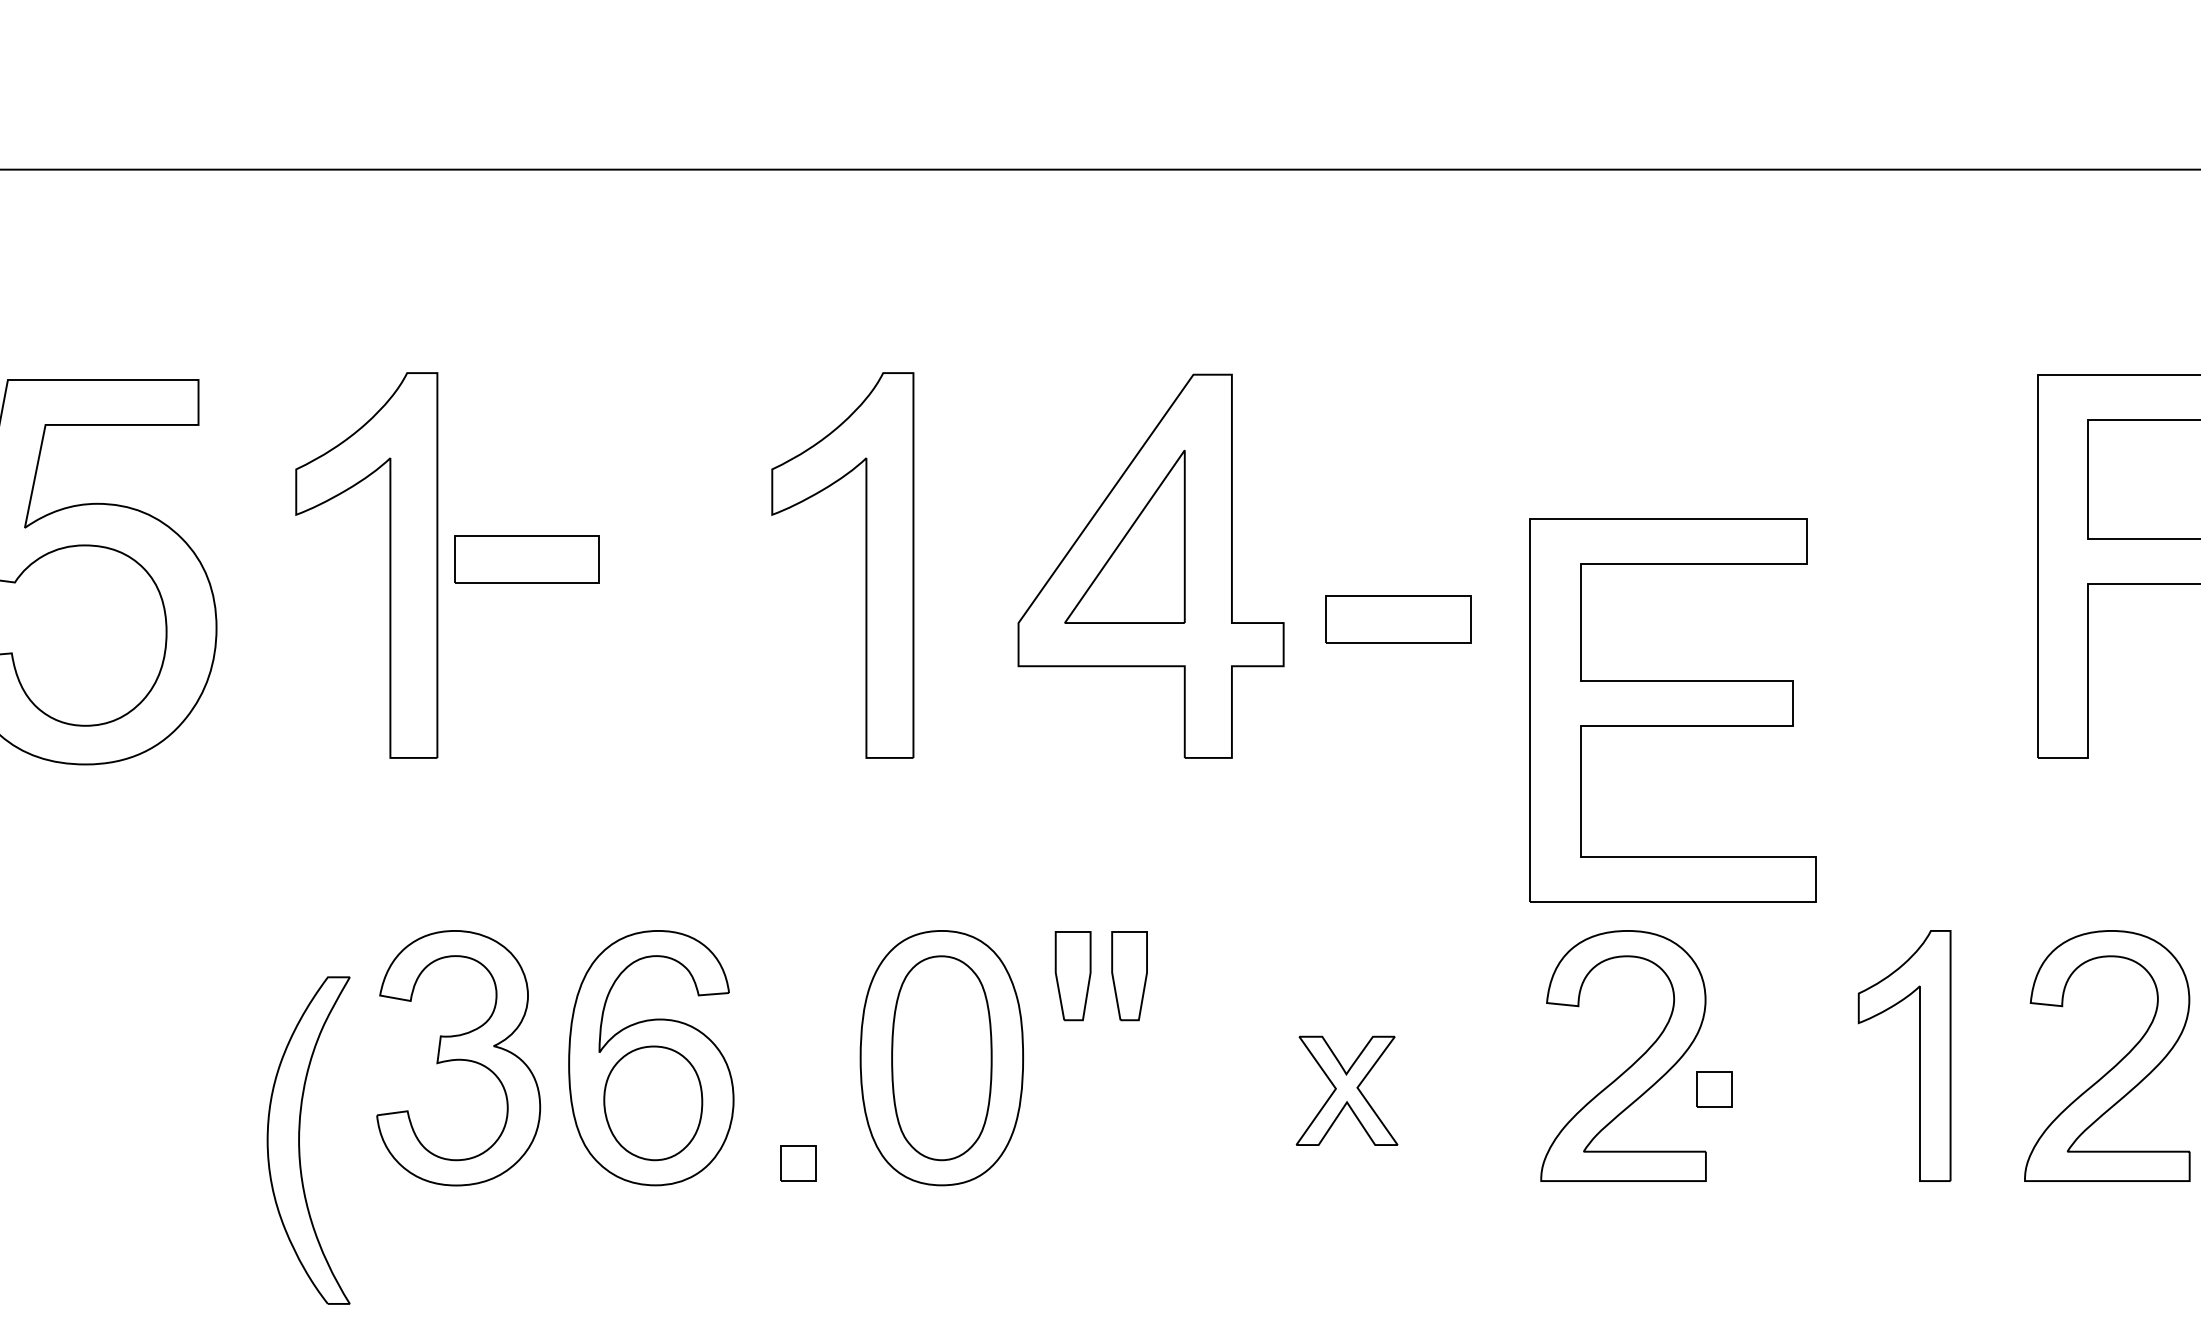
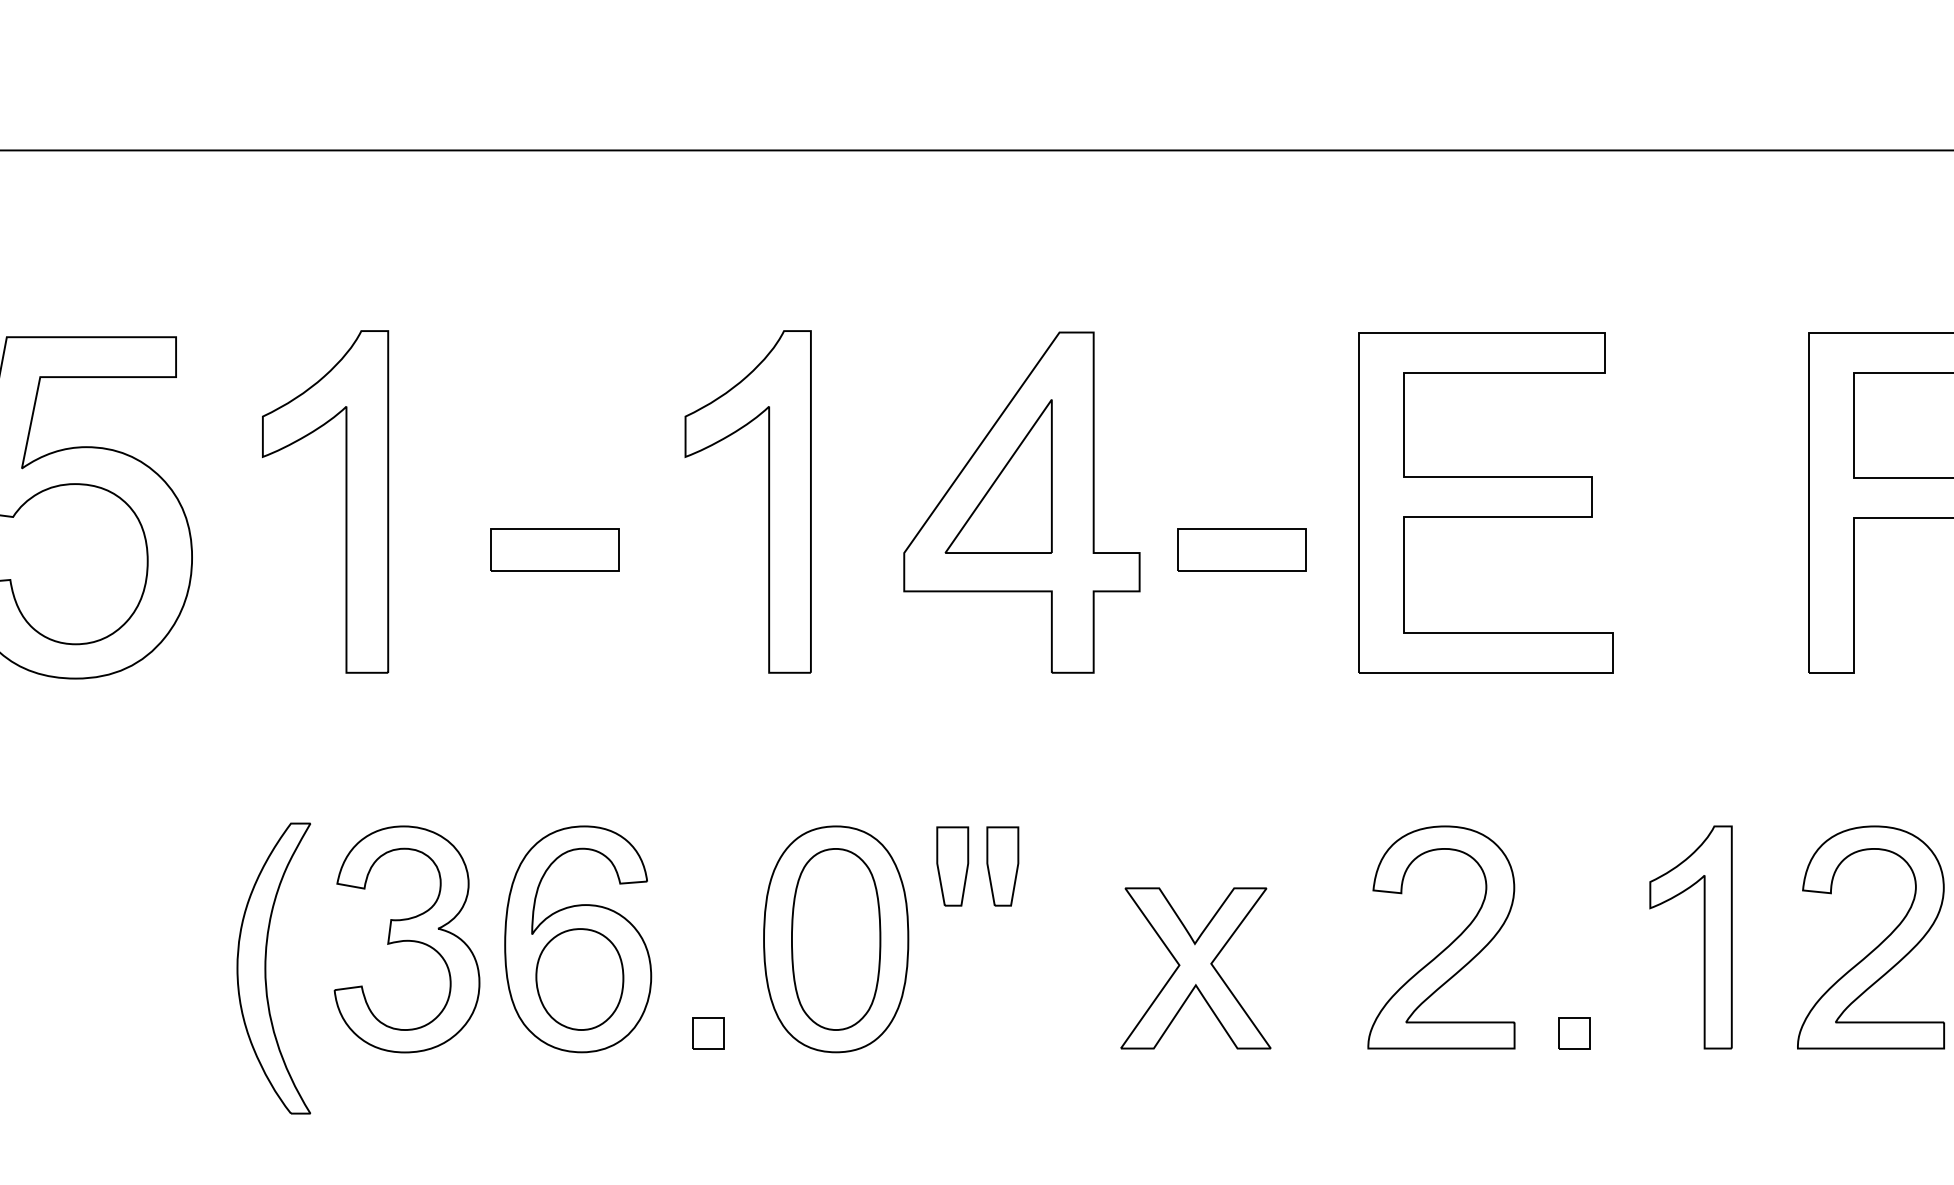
part: (526, 559) -> (554, 549), moved
part: (1673, 710) -> (1485, 502), moved
part: (1714, 1089) -> (1574, 1033), moved
part: (1346, 1090) -> (1195, 968), size x1.67
part: (300, 1140) -> (266, 968), moved

